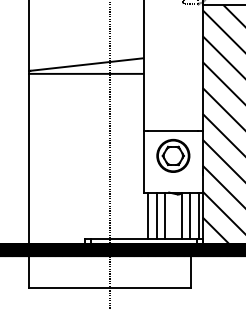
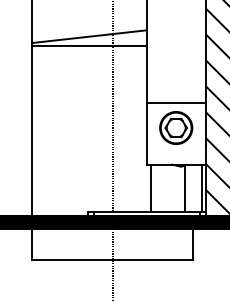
line: (156, 215) -> (159, 187), removed
line: (164, 215) -> (167, 187), removed
line: (190, 215) -> (193, 187), removed

